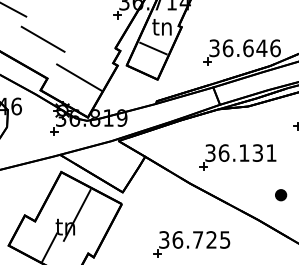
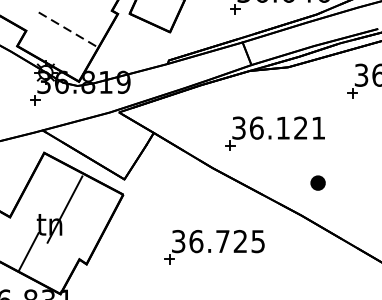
line: (80, 78) -> (69, 30), solid -> dashed
text: (257, 152) -> (300, 127), 36.131 -> 36.121
part: (281, 195) -> (318, 183), moved

